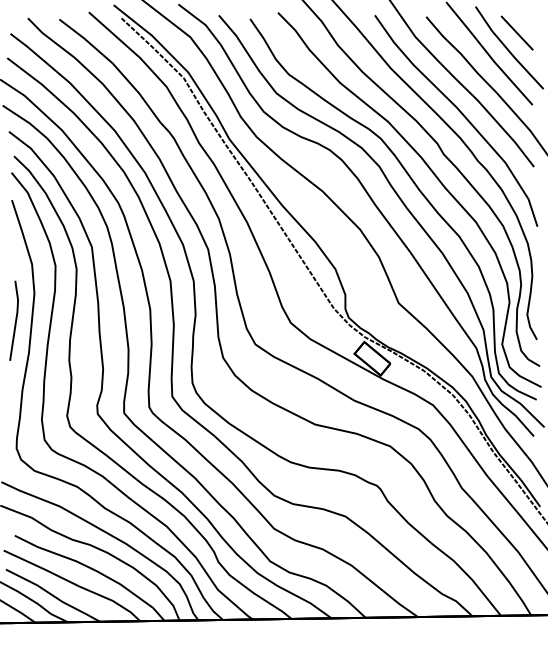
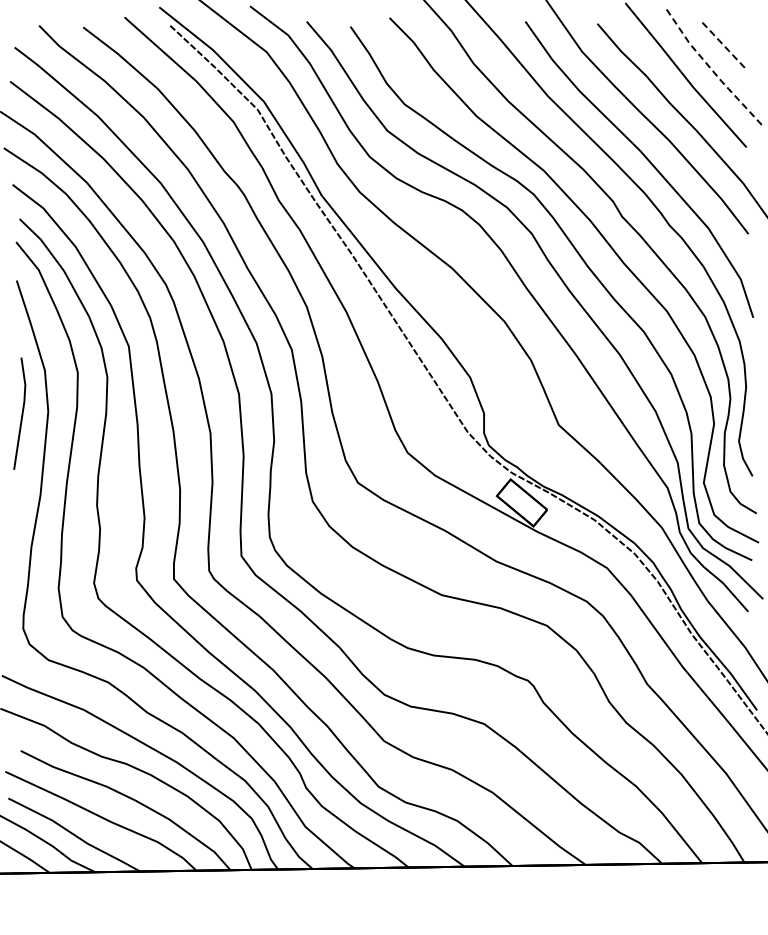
line: (516, 33) -> (724, 46), solid -> dashed
line: (507, 49) -> (711, 69), solid -> dashed
line: (15, 320) -> (21, 413), moved

